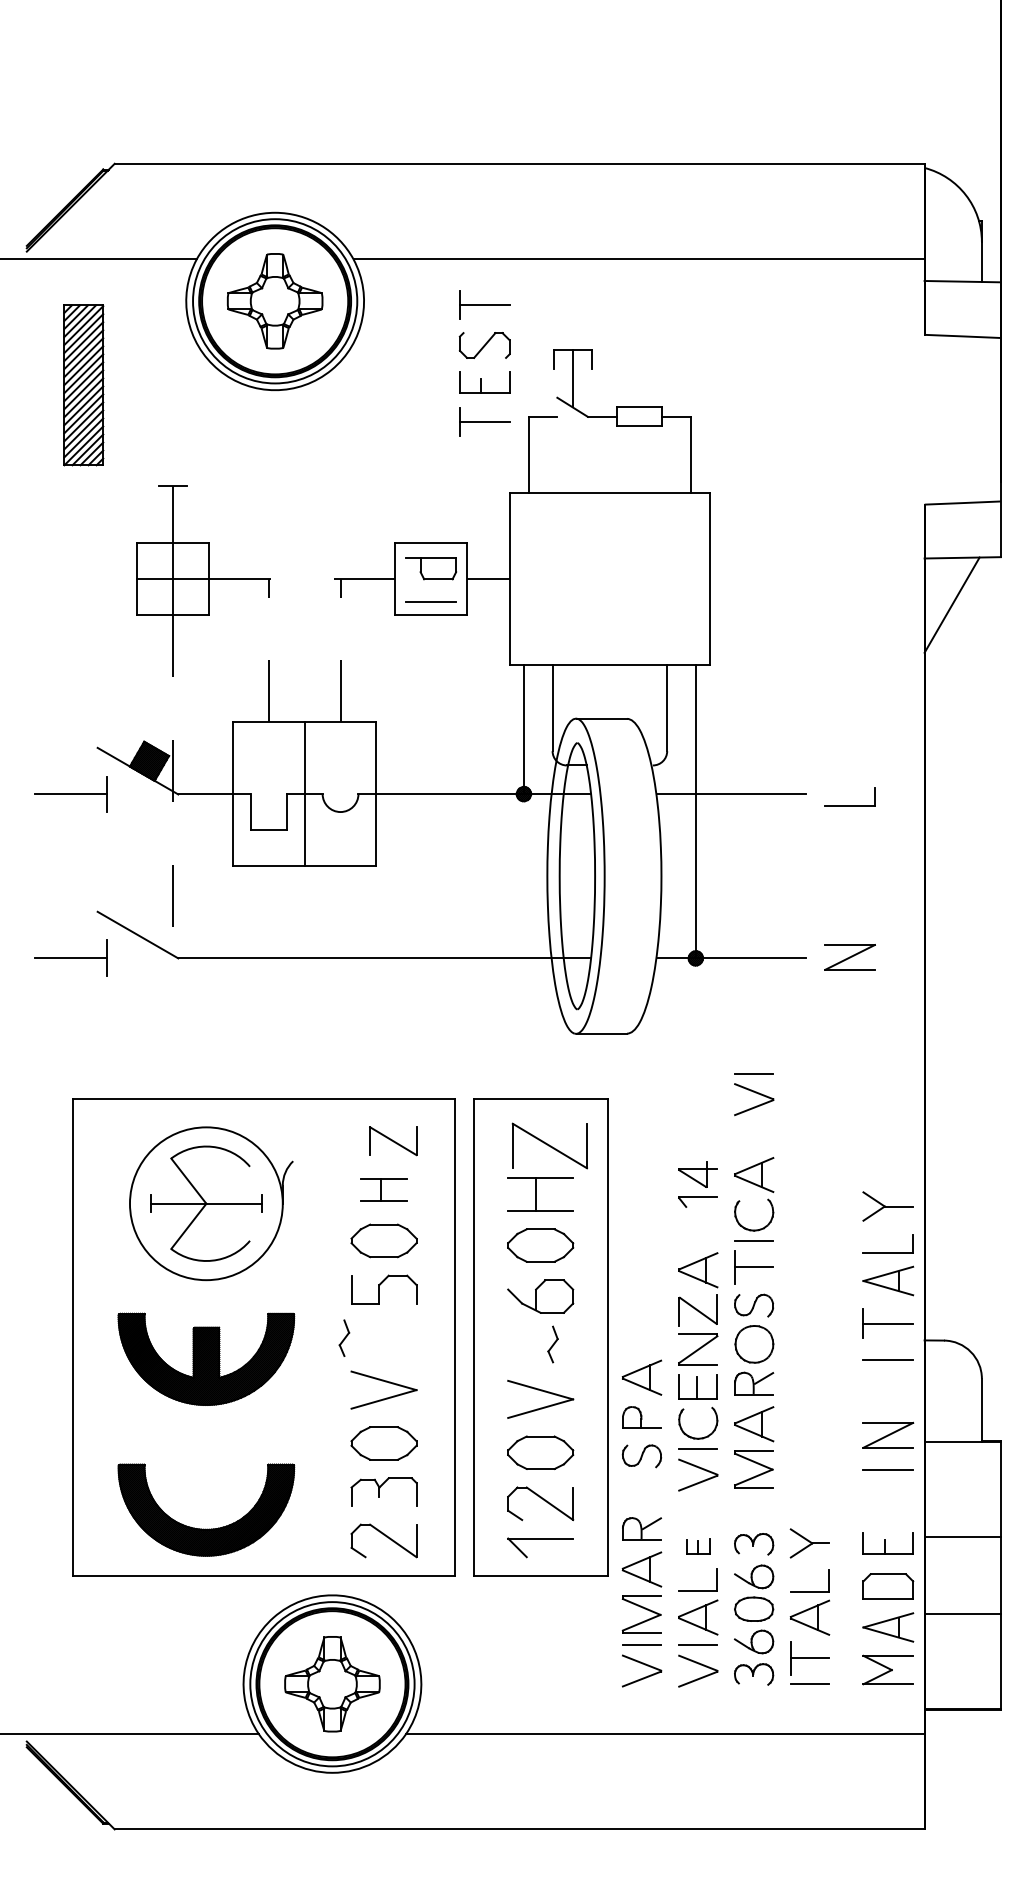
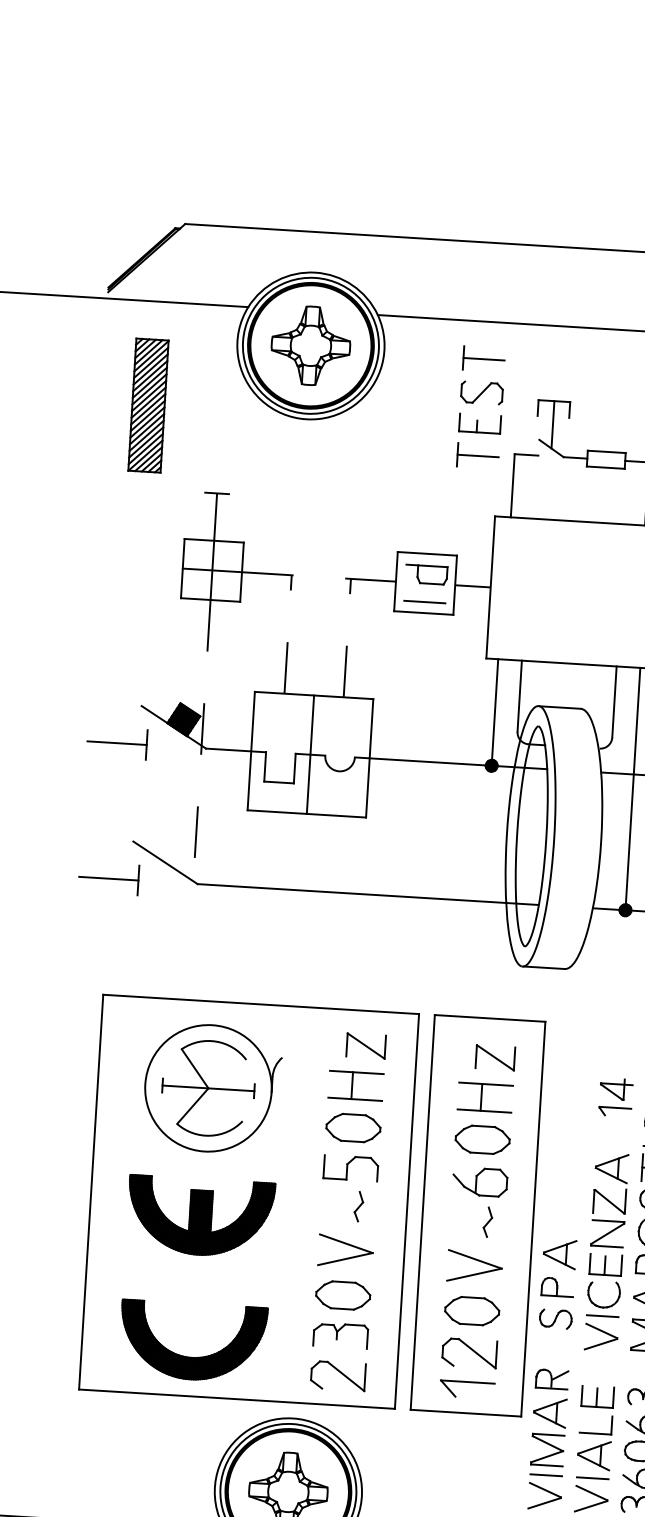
part: (549, 1145) -> (495, 1057), size x0.62
part: (384, 1189) -> (356, 1085), size x1.43
part: (344, 1337) -> (359, 1206), moved
part: (697, 1546) -> (597, 1396), size x1.67

